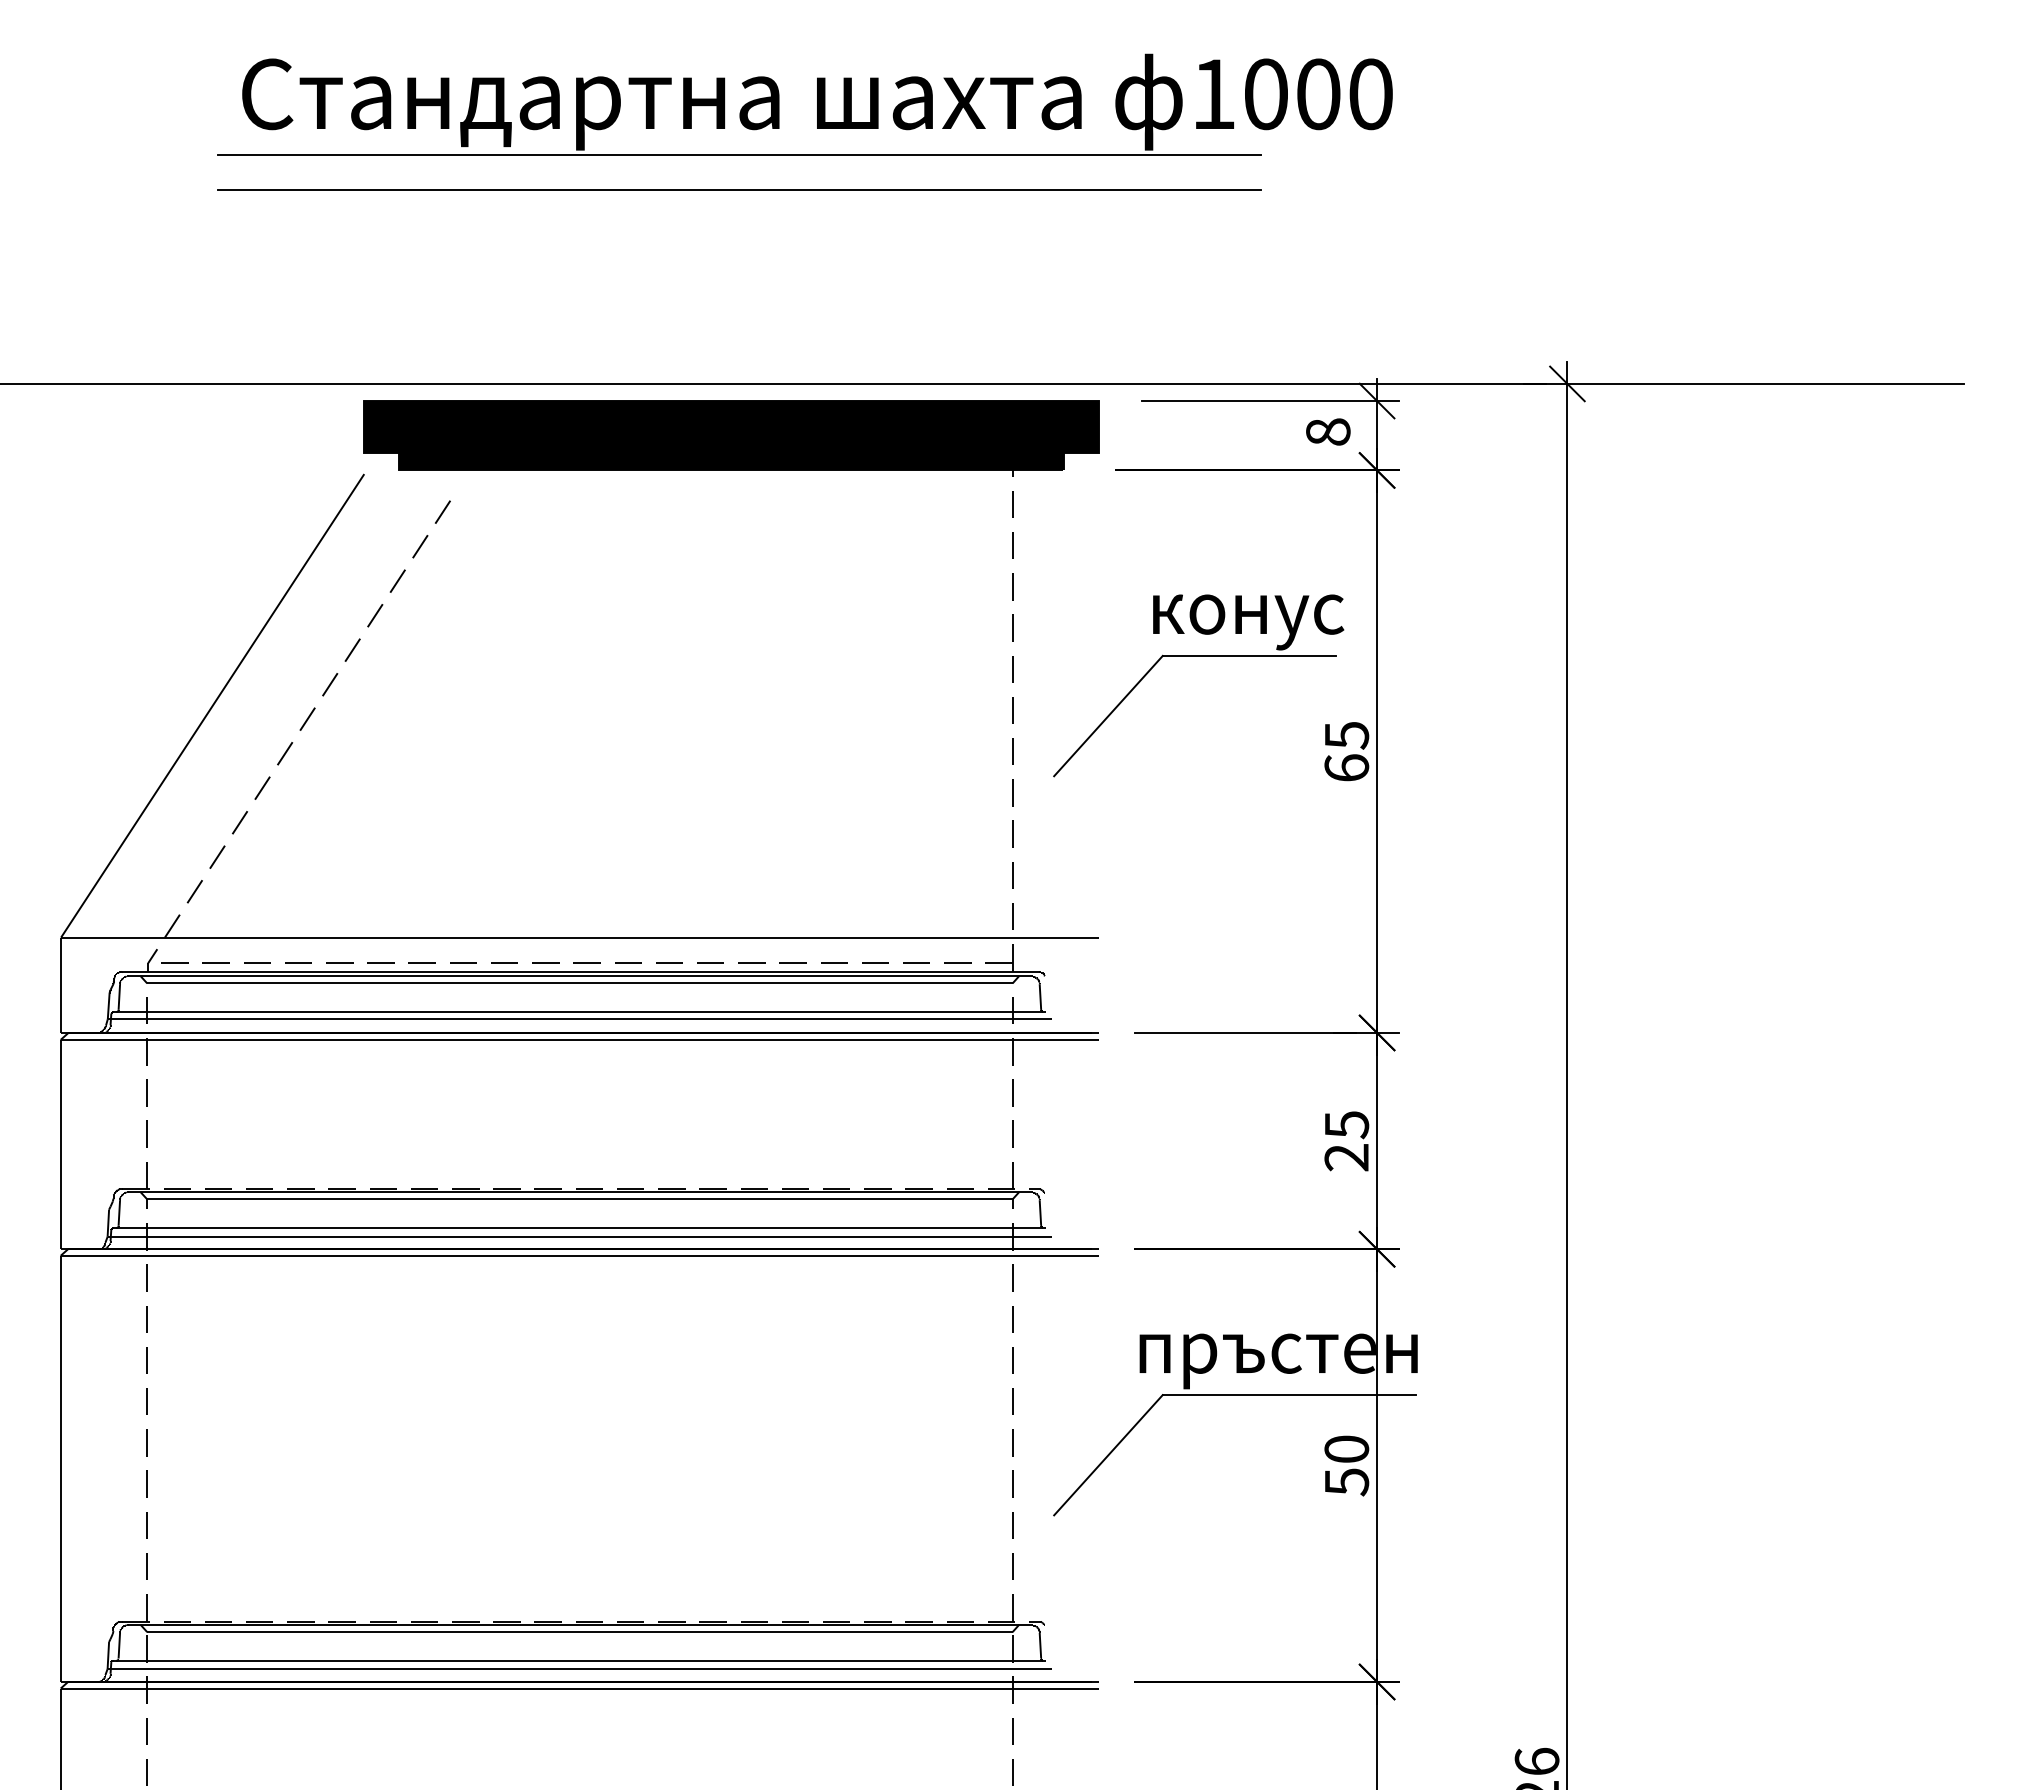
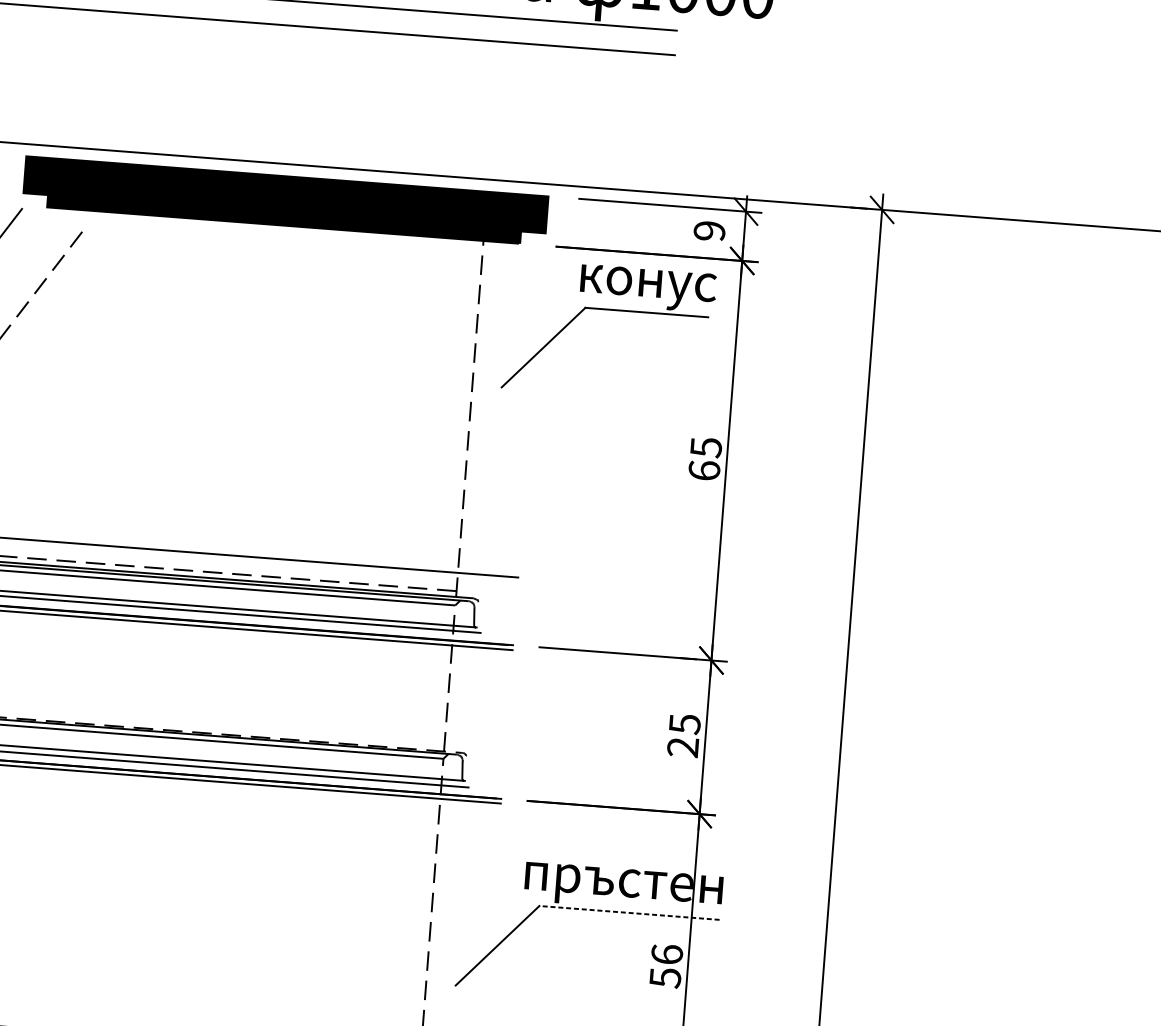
text: (1328, 431) -> (709, 230), 8 -> 9
part: (1198, 656) -> (610, 310), moved
line: (1289, 1395) -> (629, 913), solid -> dashed
text: (1346, 1448) -> (667, 953), 50 -> 56

